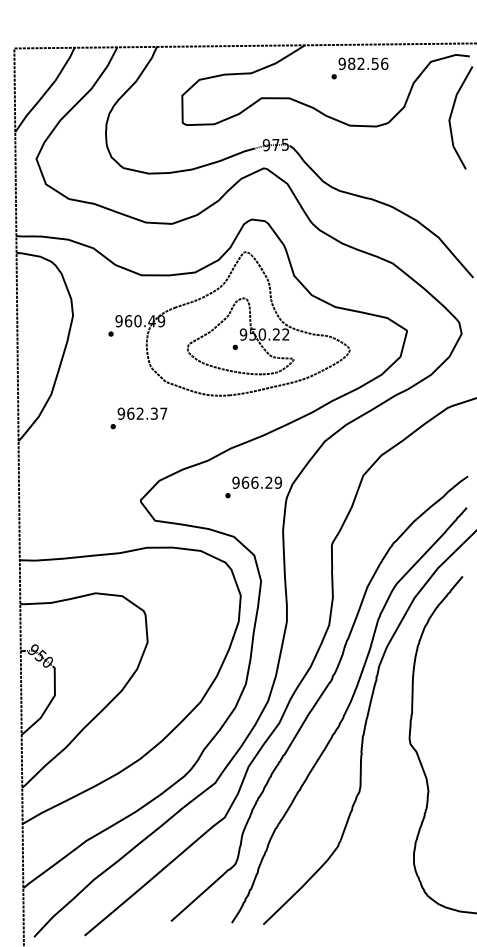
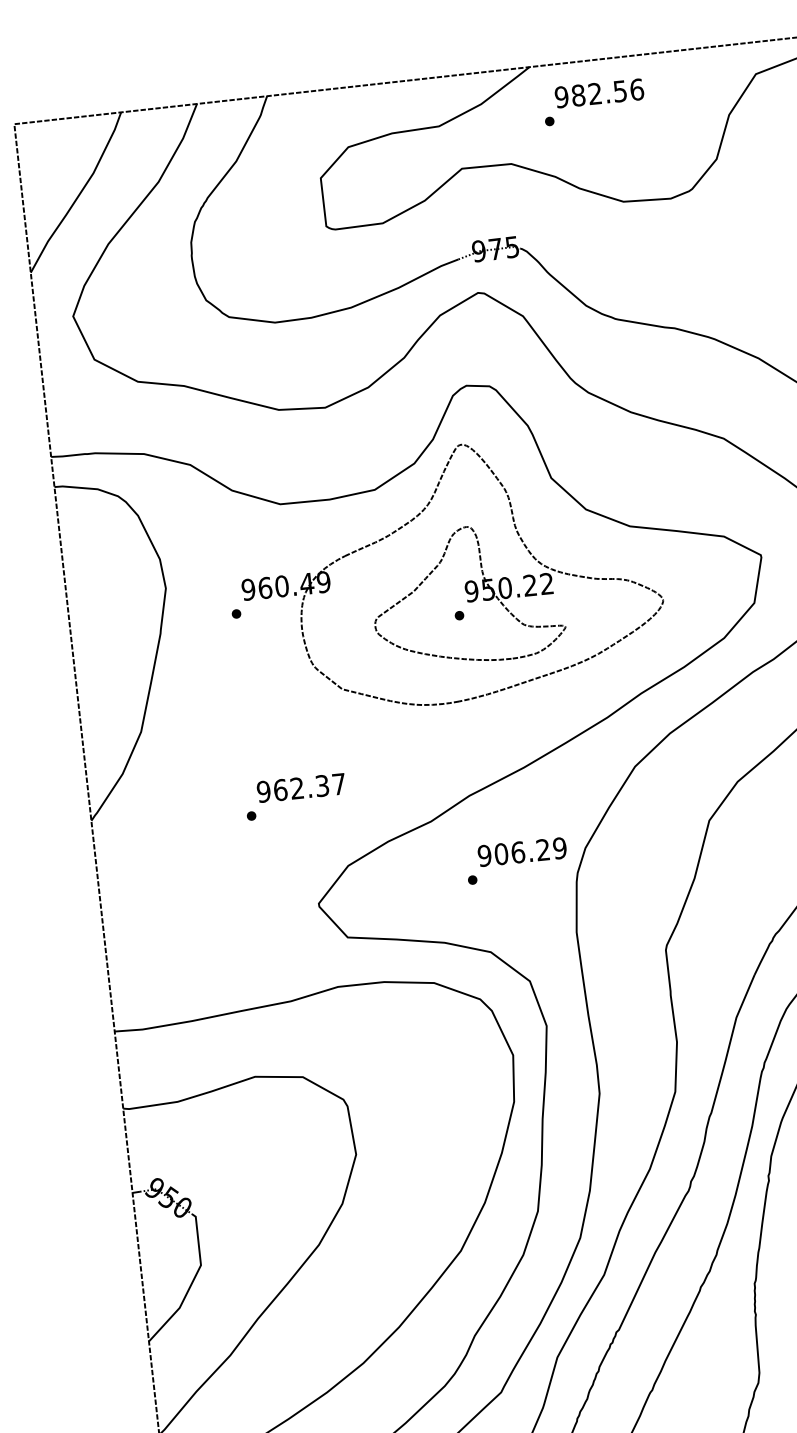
text: (359, 68) -> (593, 102), moved
text: (138, 418) -> (295, 797), moved
text: (245, 482) -> (501, 853), 966.29 -> 906.29

